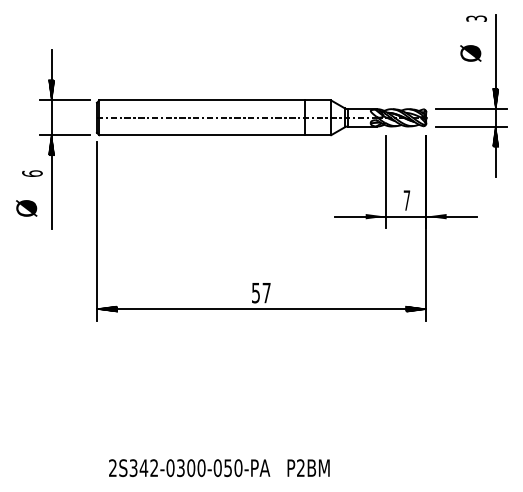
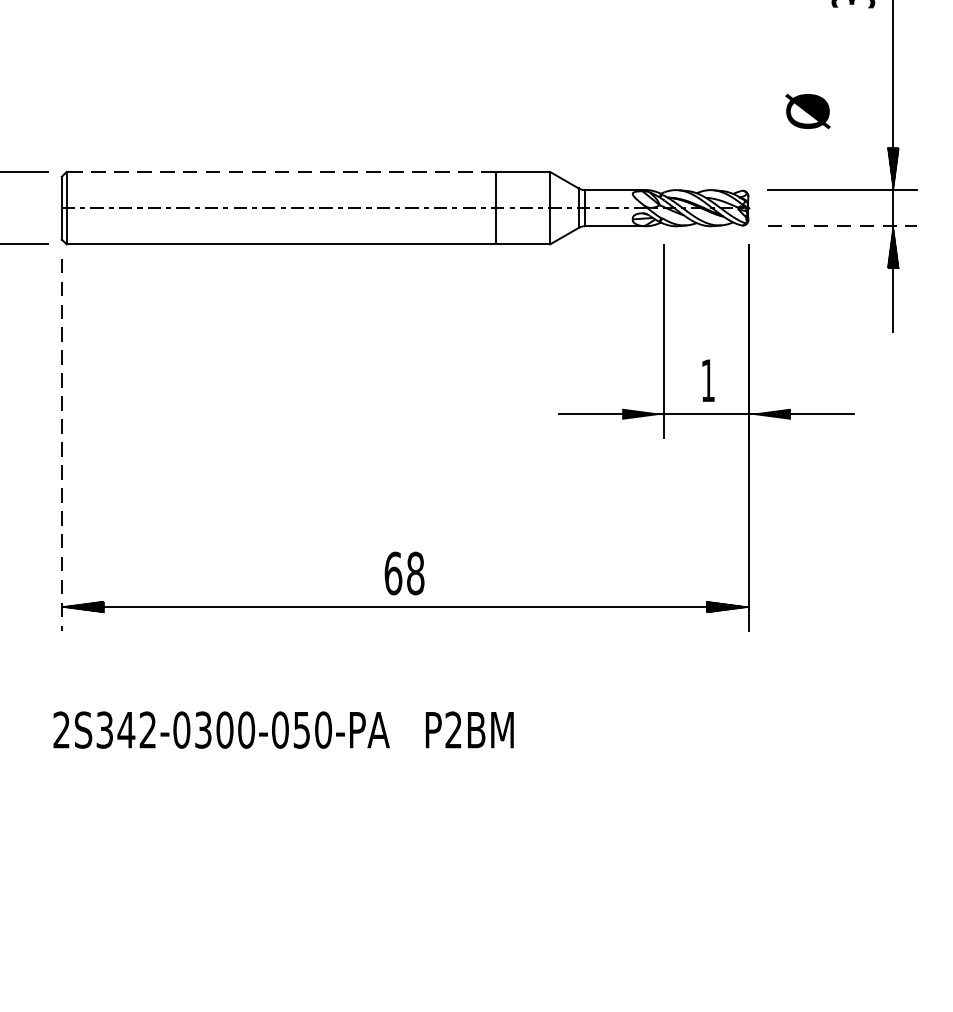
text: (470, 53) -> (807, 111), moved
line: (202, 100) -> (281, 172), solid -> dashed
line: (471, 126) -> (842, 226), solid -> dashed
text: (406, 200) -> (707, 380), 7 -> 1
line: (96, 231) -> (60, 445), solid -> dashed
text: (260, 292) -> (402, 572), 57 -> 68
text: (219, 468) -> (283, 730), moved

